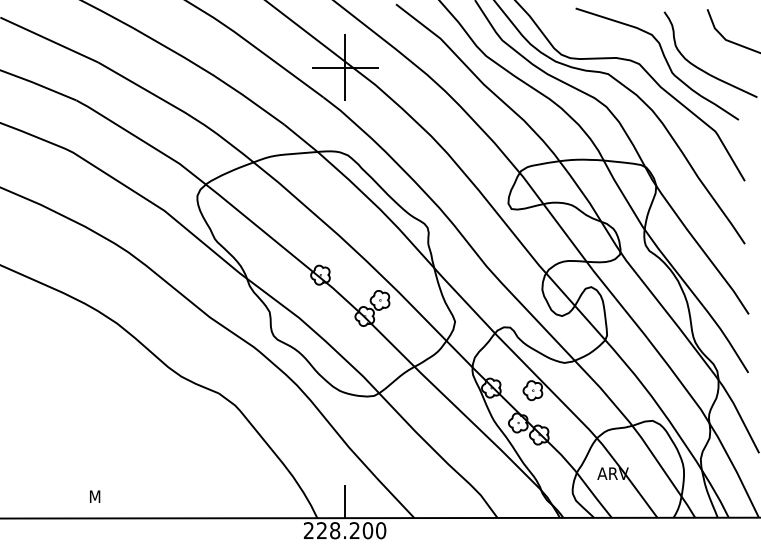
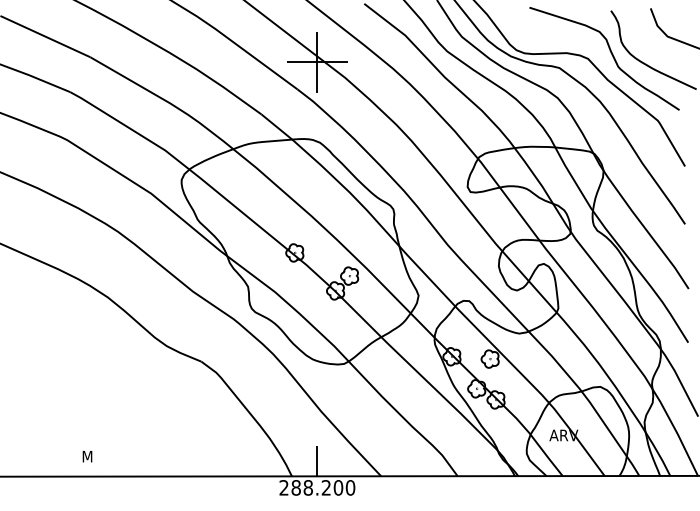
text: (321, 530) -> (295, 487), 228.200 -> 288.200

